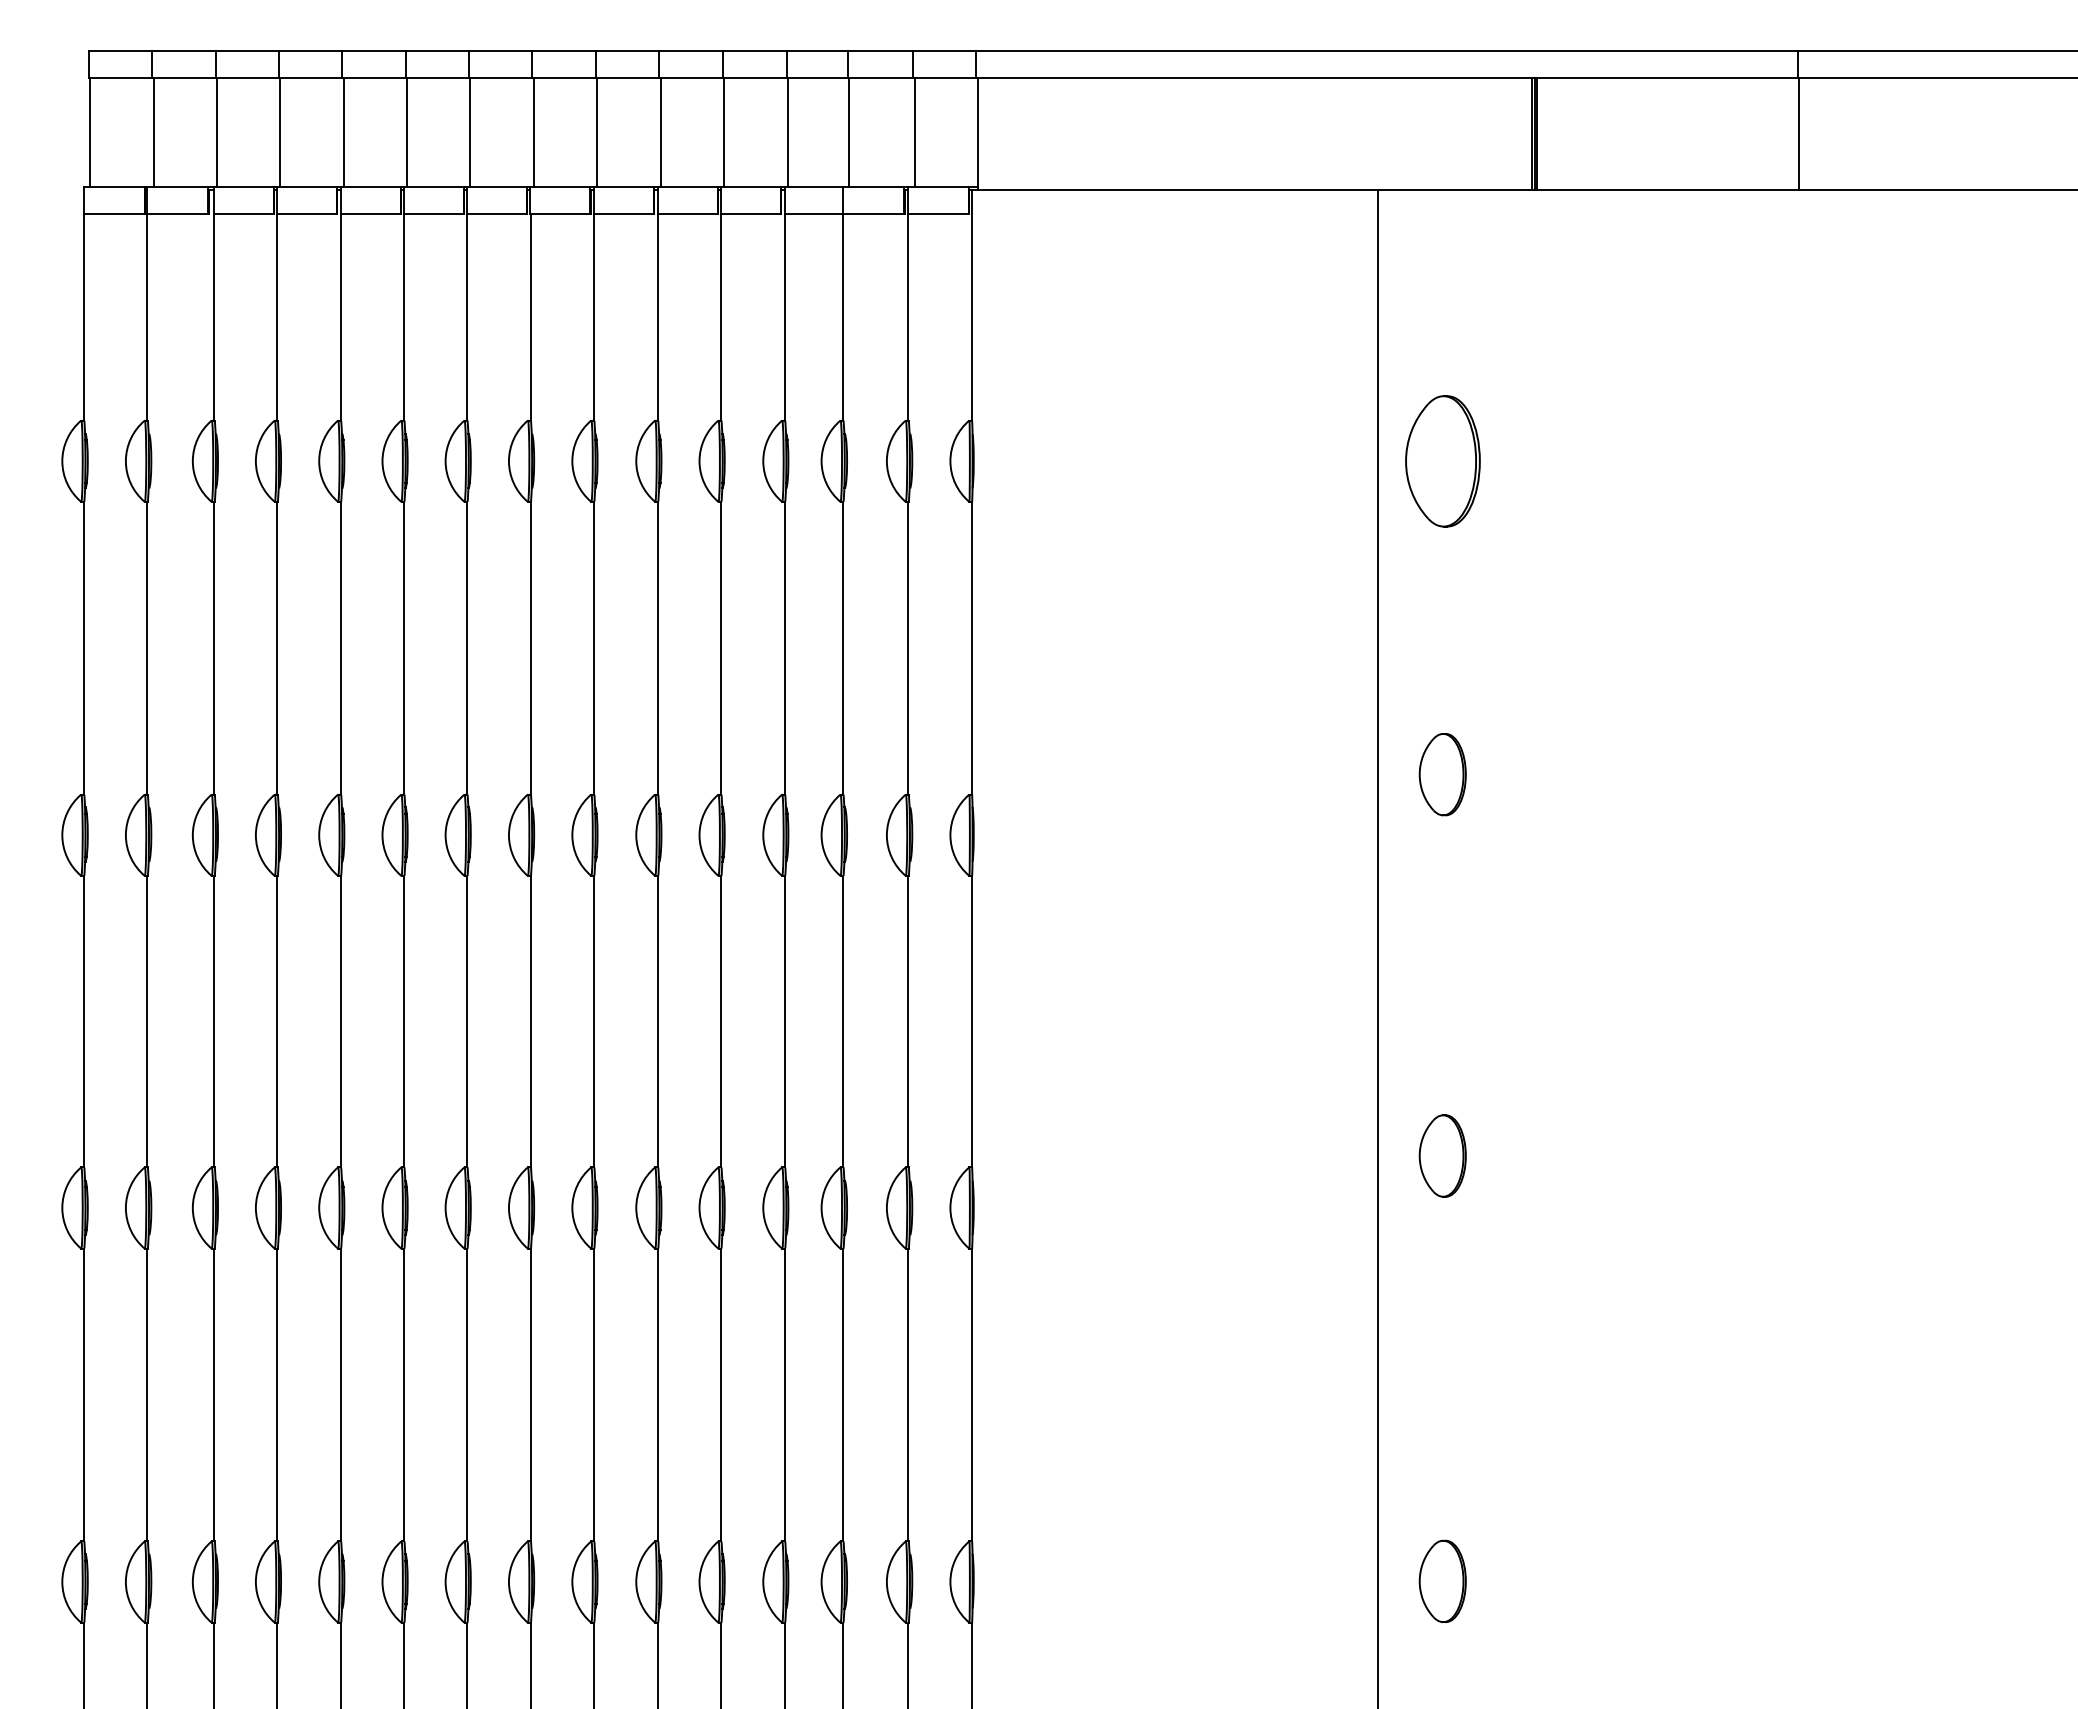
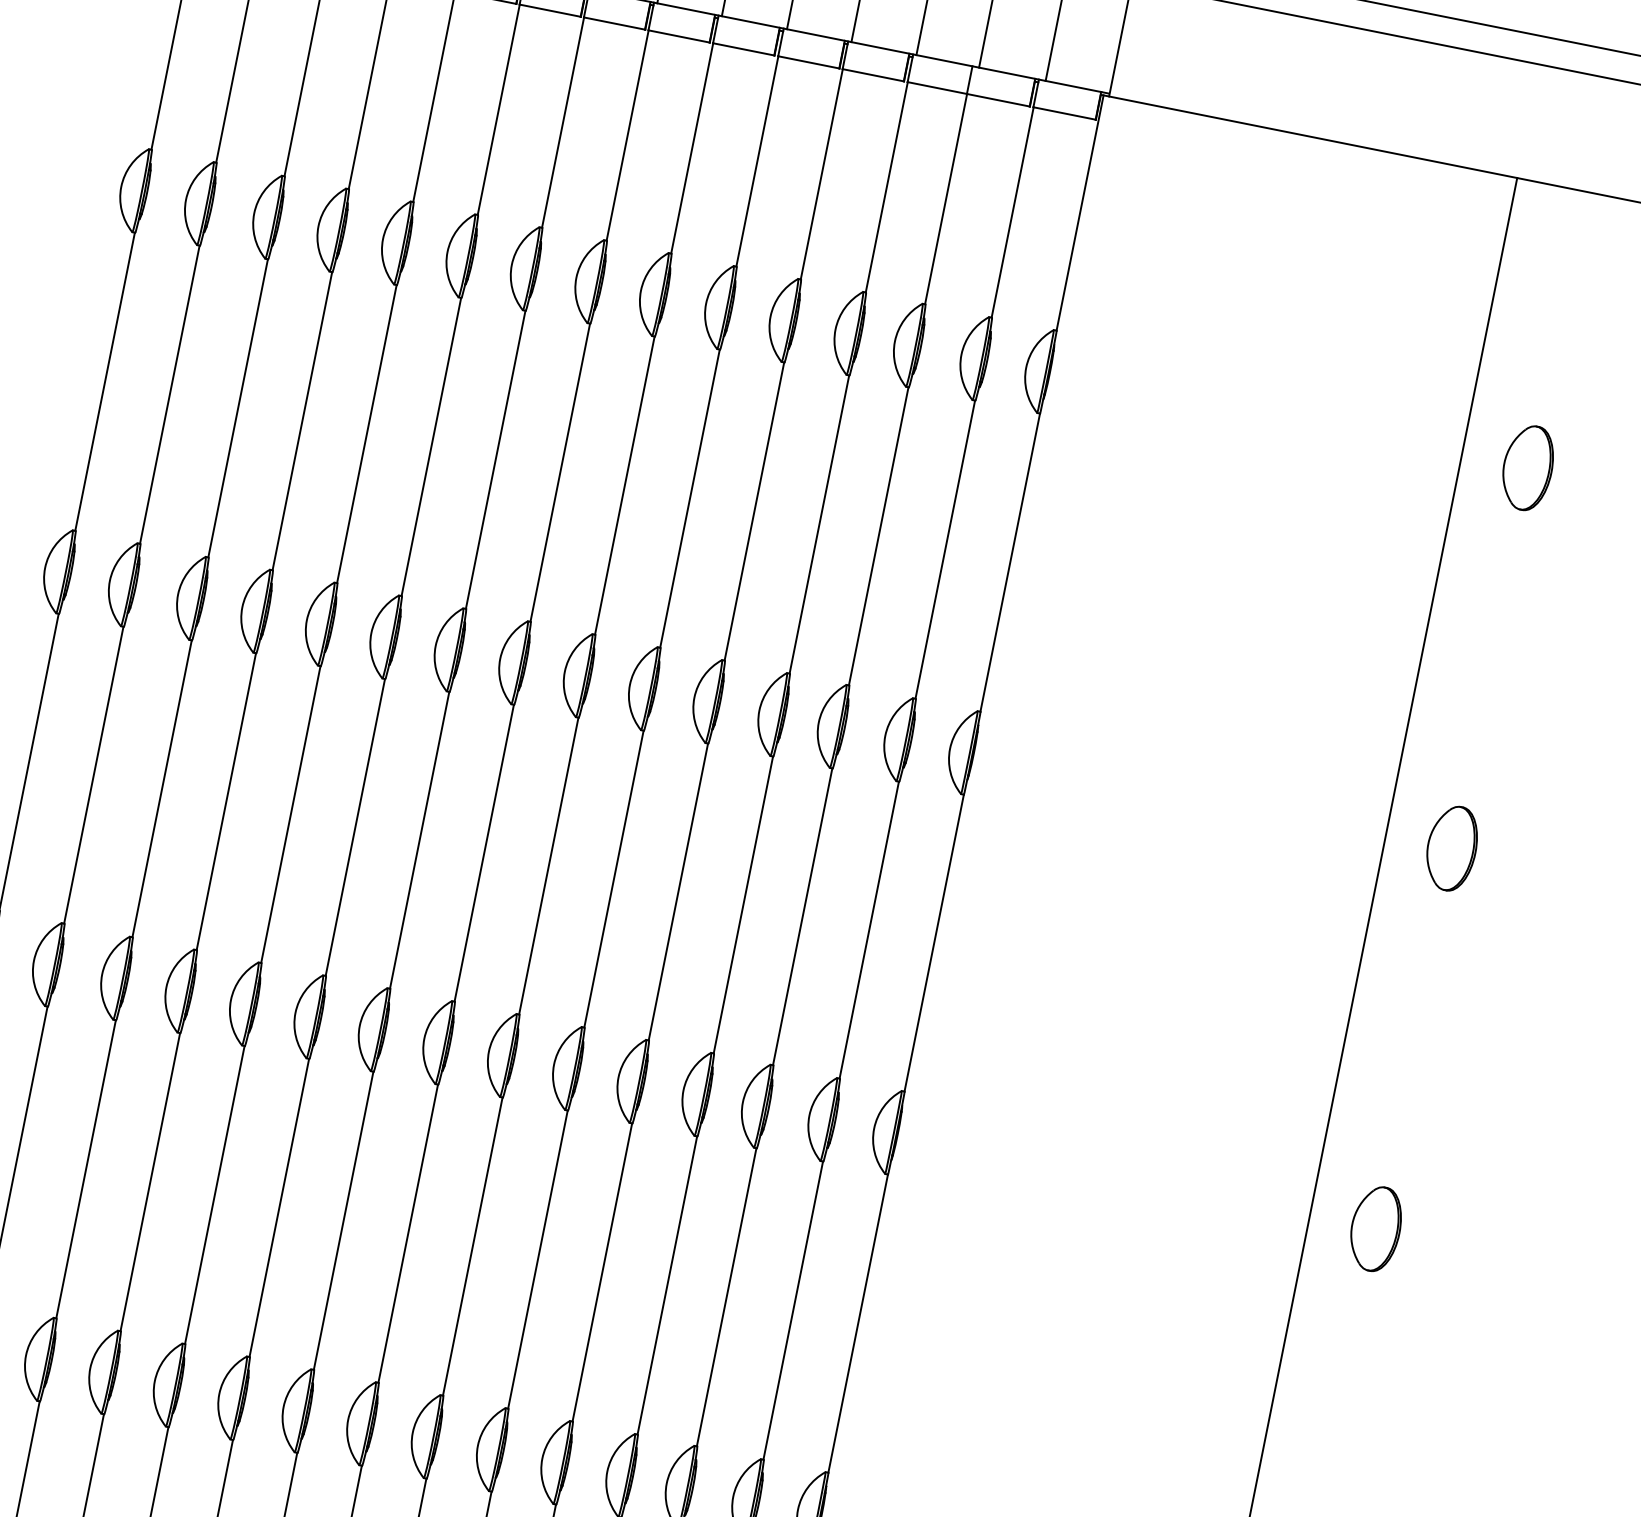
part: (1442, 460) -> (1527, 467), size x0.62
part: (1442, 774) -> (1451, 848), moved
part: (1442, 1155) -> (1375, 1228), moved

